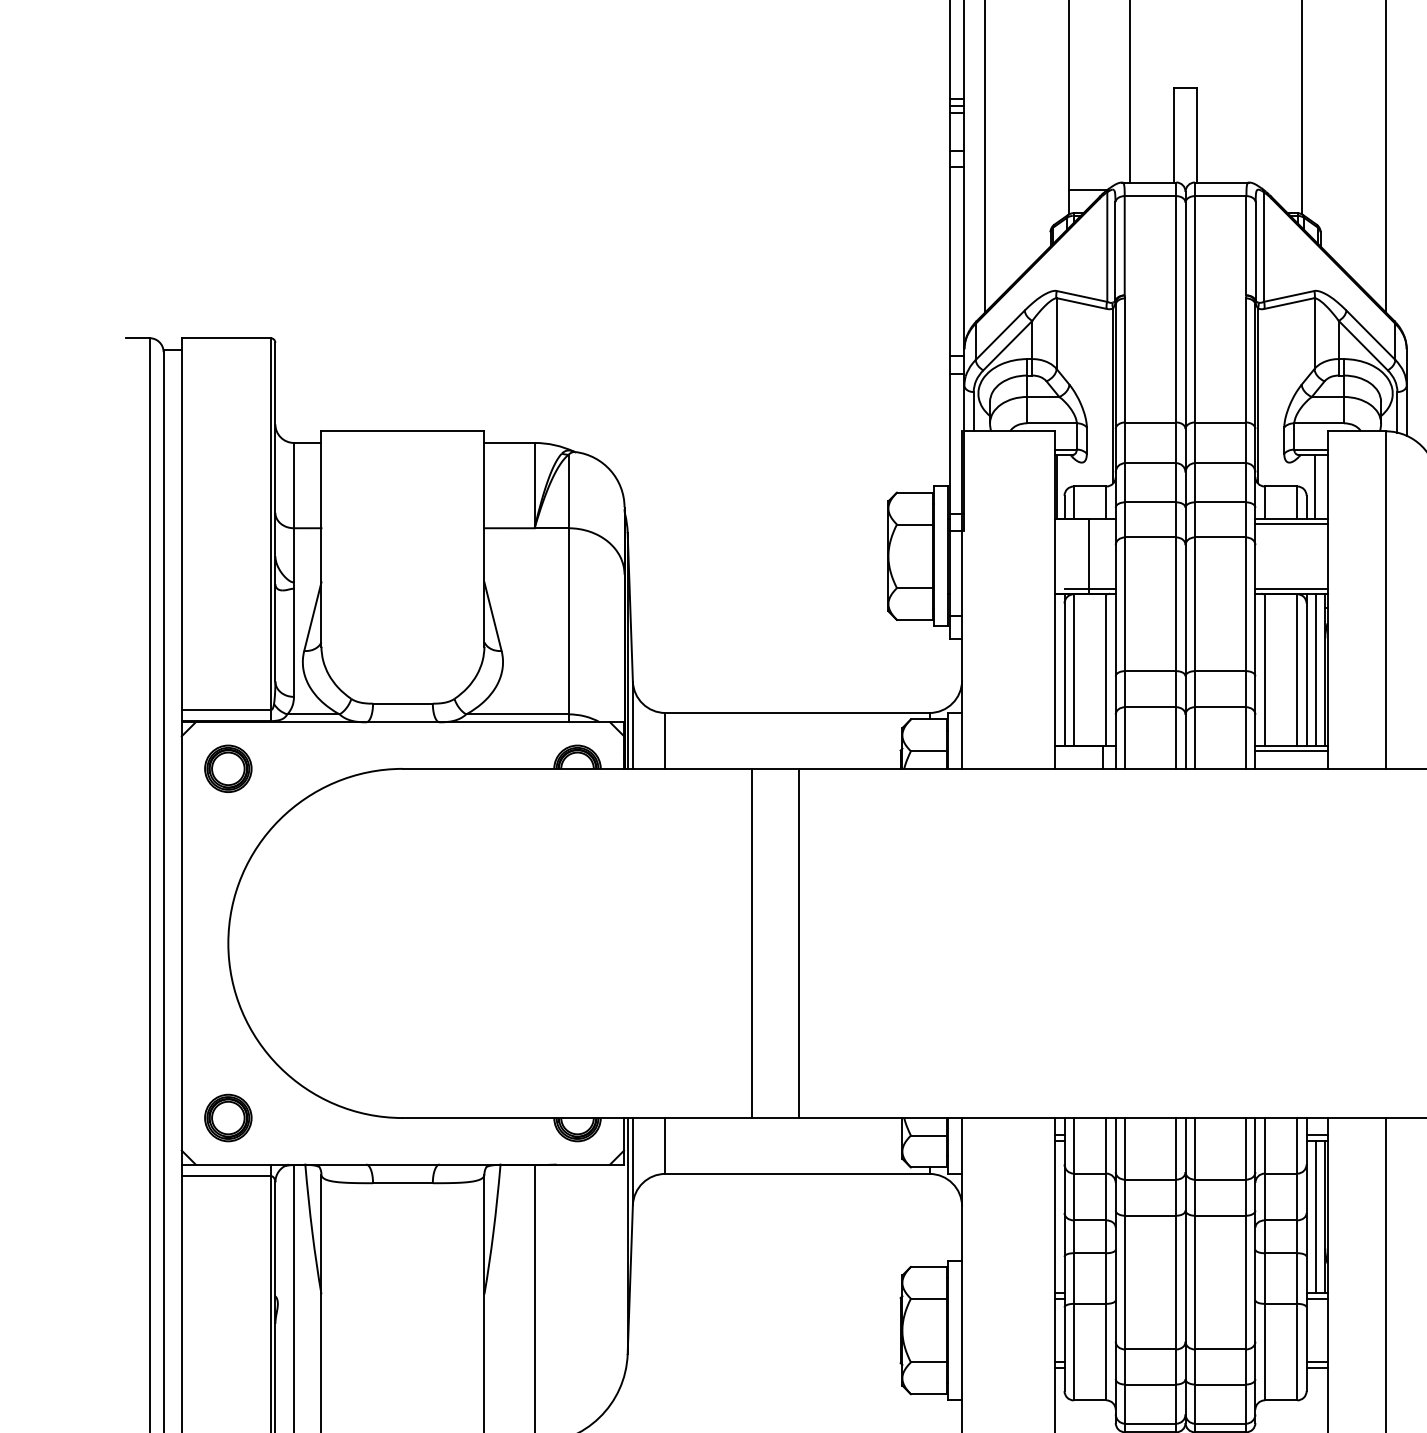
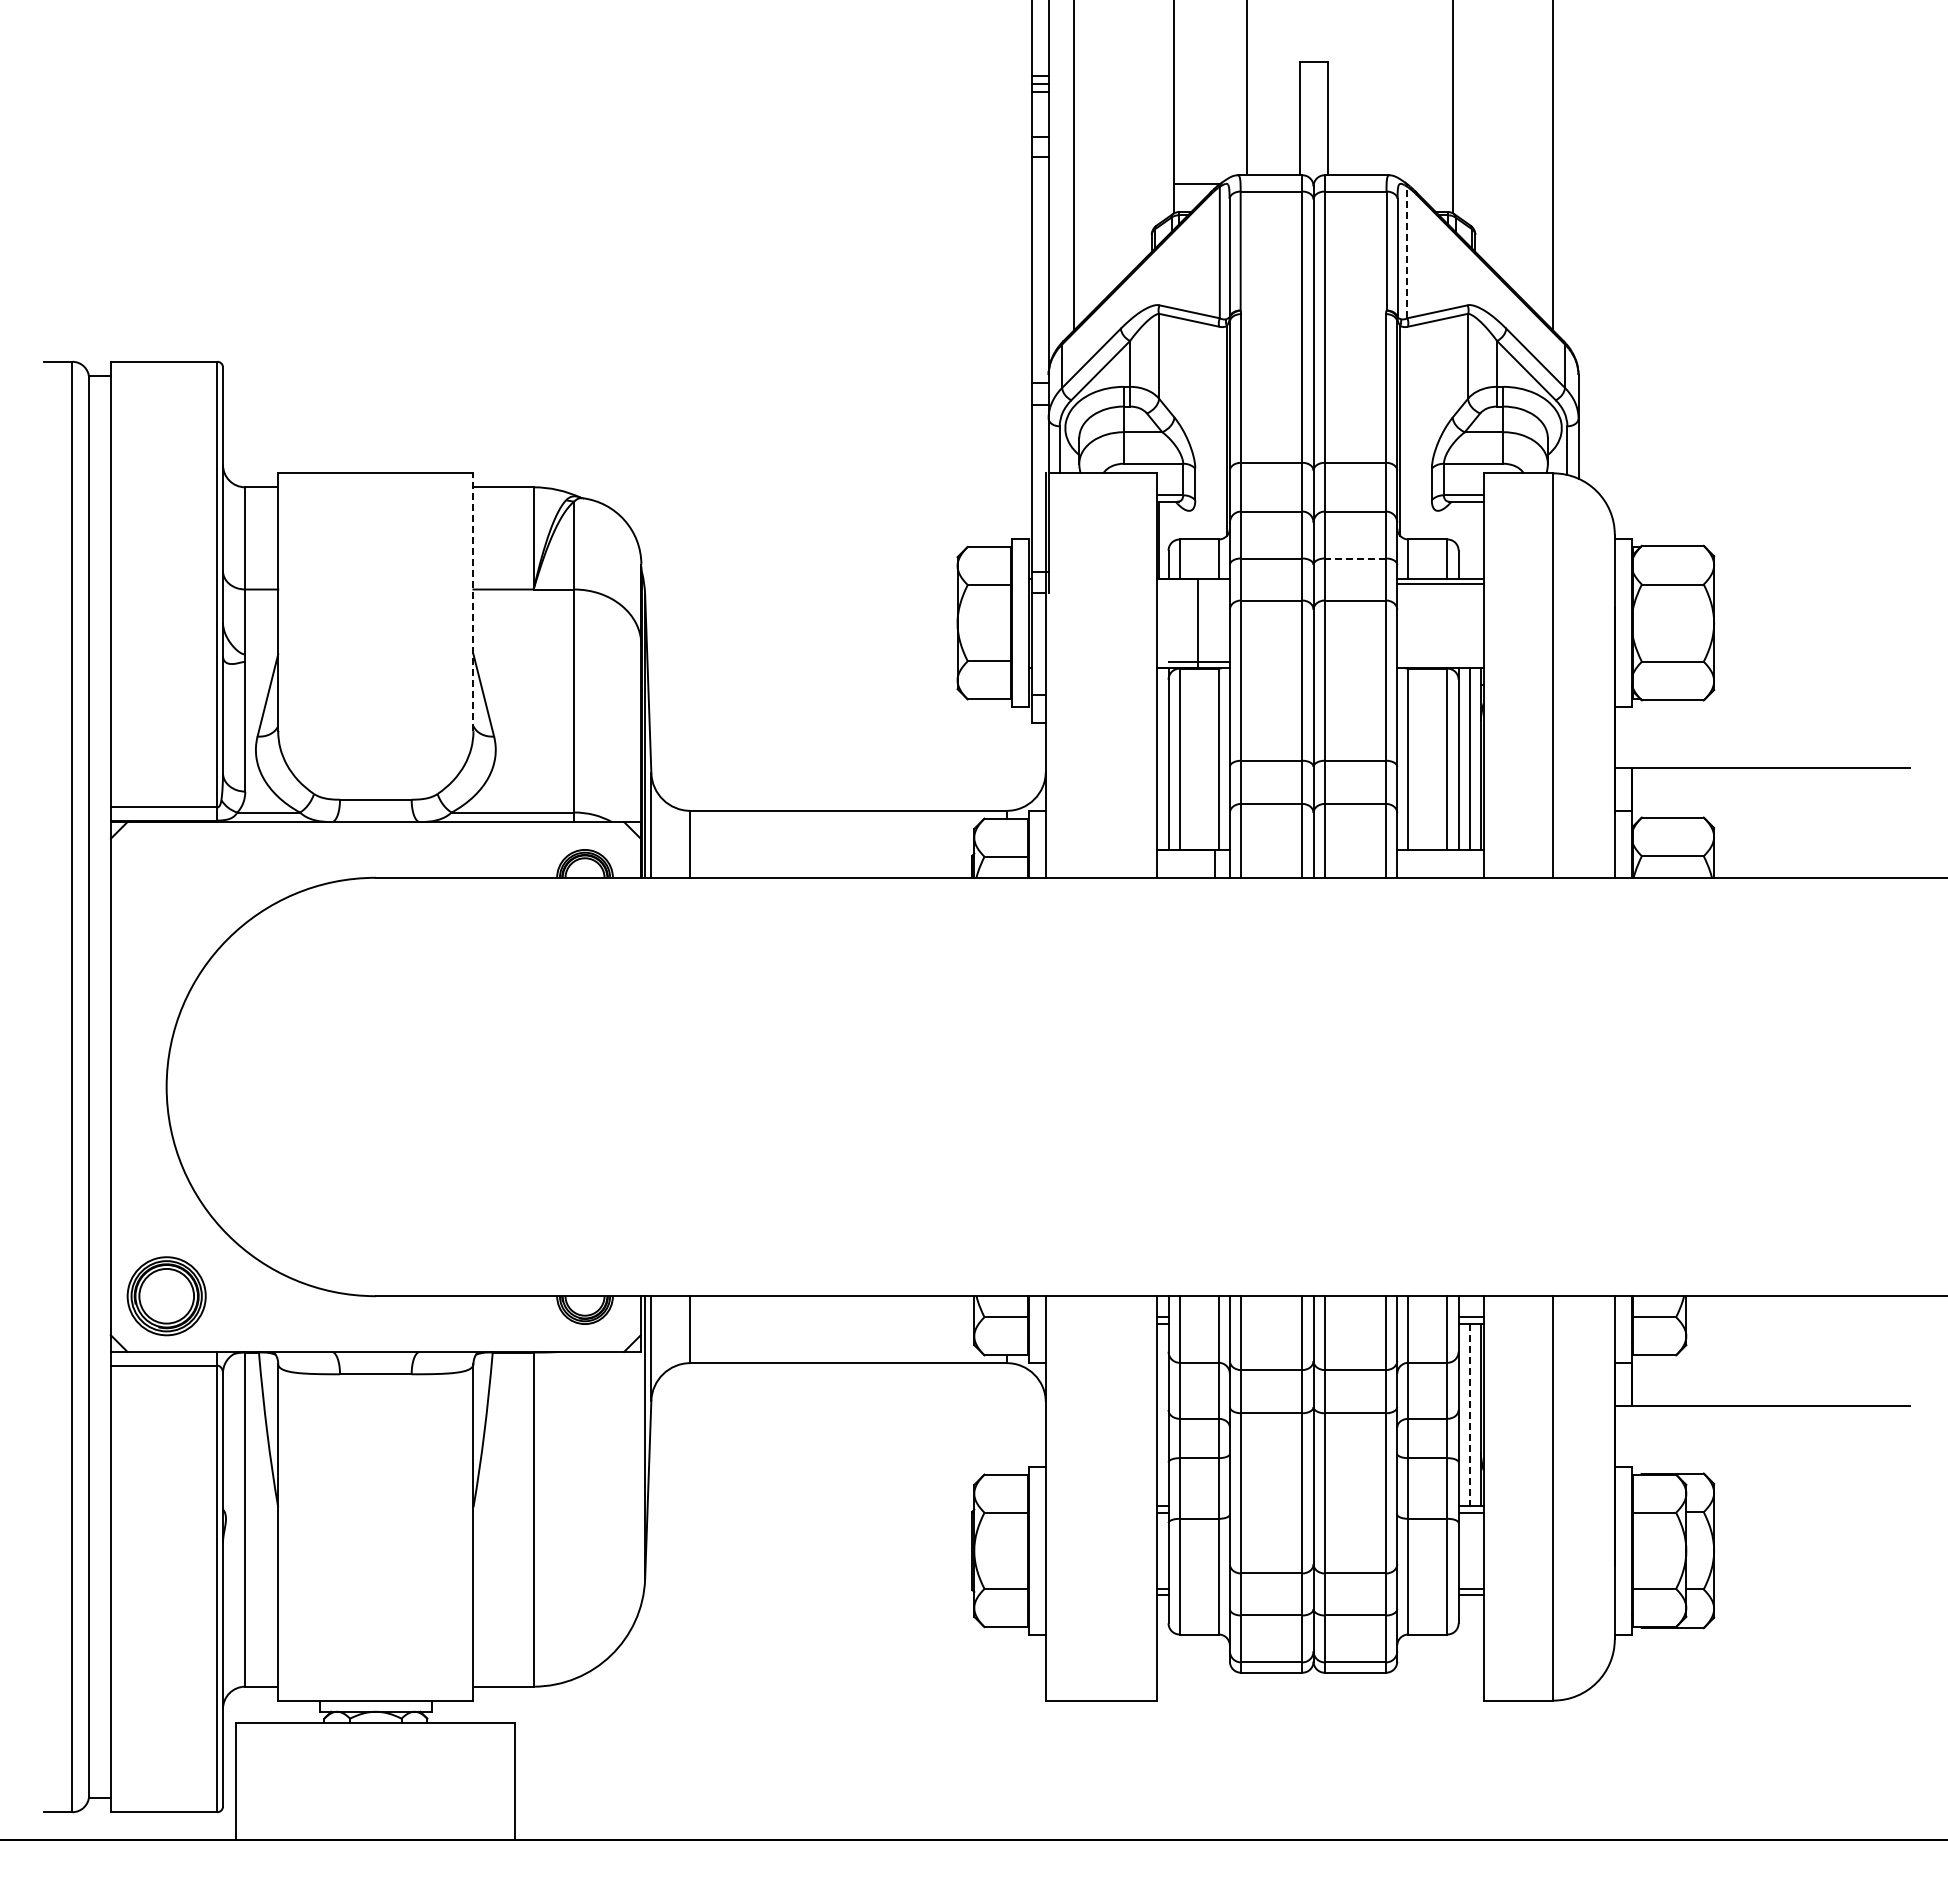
line: (1263, 246) -> (1407, 252), solid -> dashed
line: (1314, 486) -> (1468, 539), removed
line: (1220, 502) -> (1355, 558), solid -> dashed
line: (484, 538) -> (473, 601), solid -> dashed
line: (1291, 589) -> (1440, 662), removed
line: (1291, 750) -> (1440, 855), removed
part: (228, 768) -> (166, 877), removed
line: (752, 943) -> (794, 1086), removed
line: (799, 943) -> (850, 1086), removed
part: (228, 1117) -> (166, 1295), size x1.4
line: (1315, 1217) -> (1469, 1415), solid -> dashed

